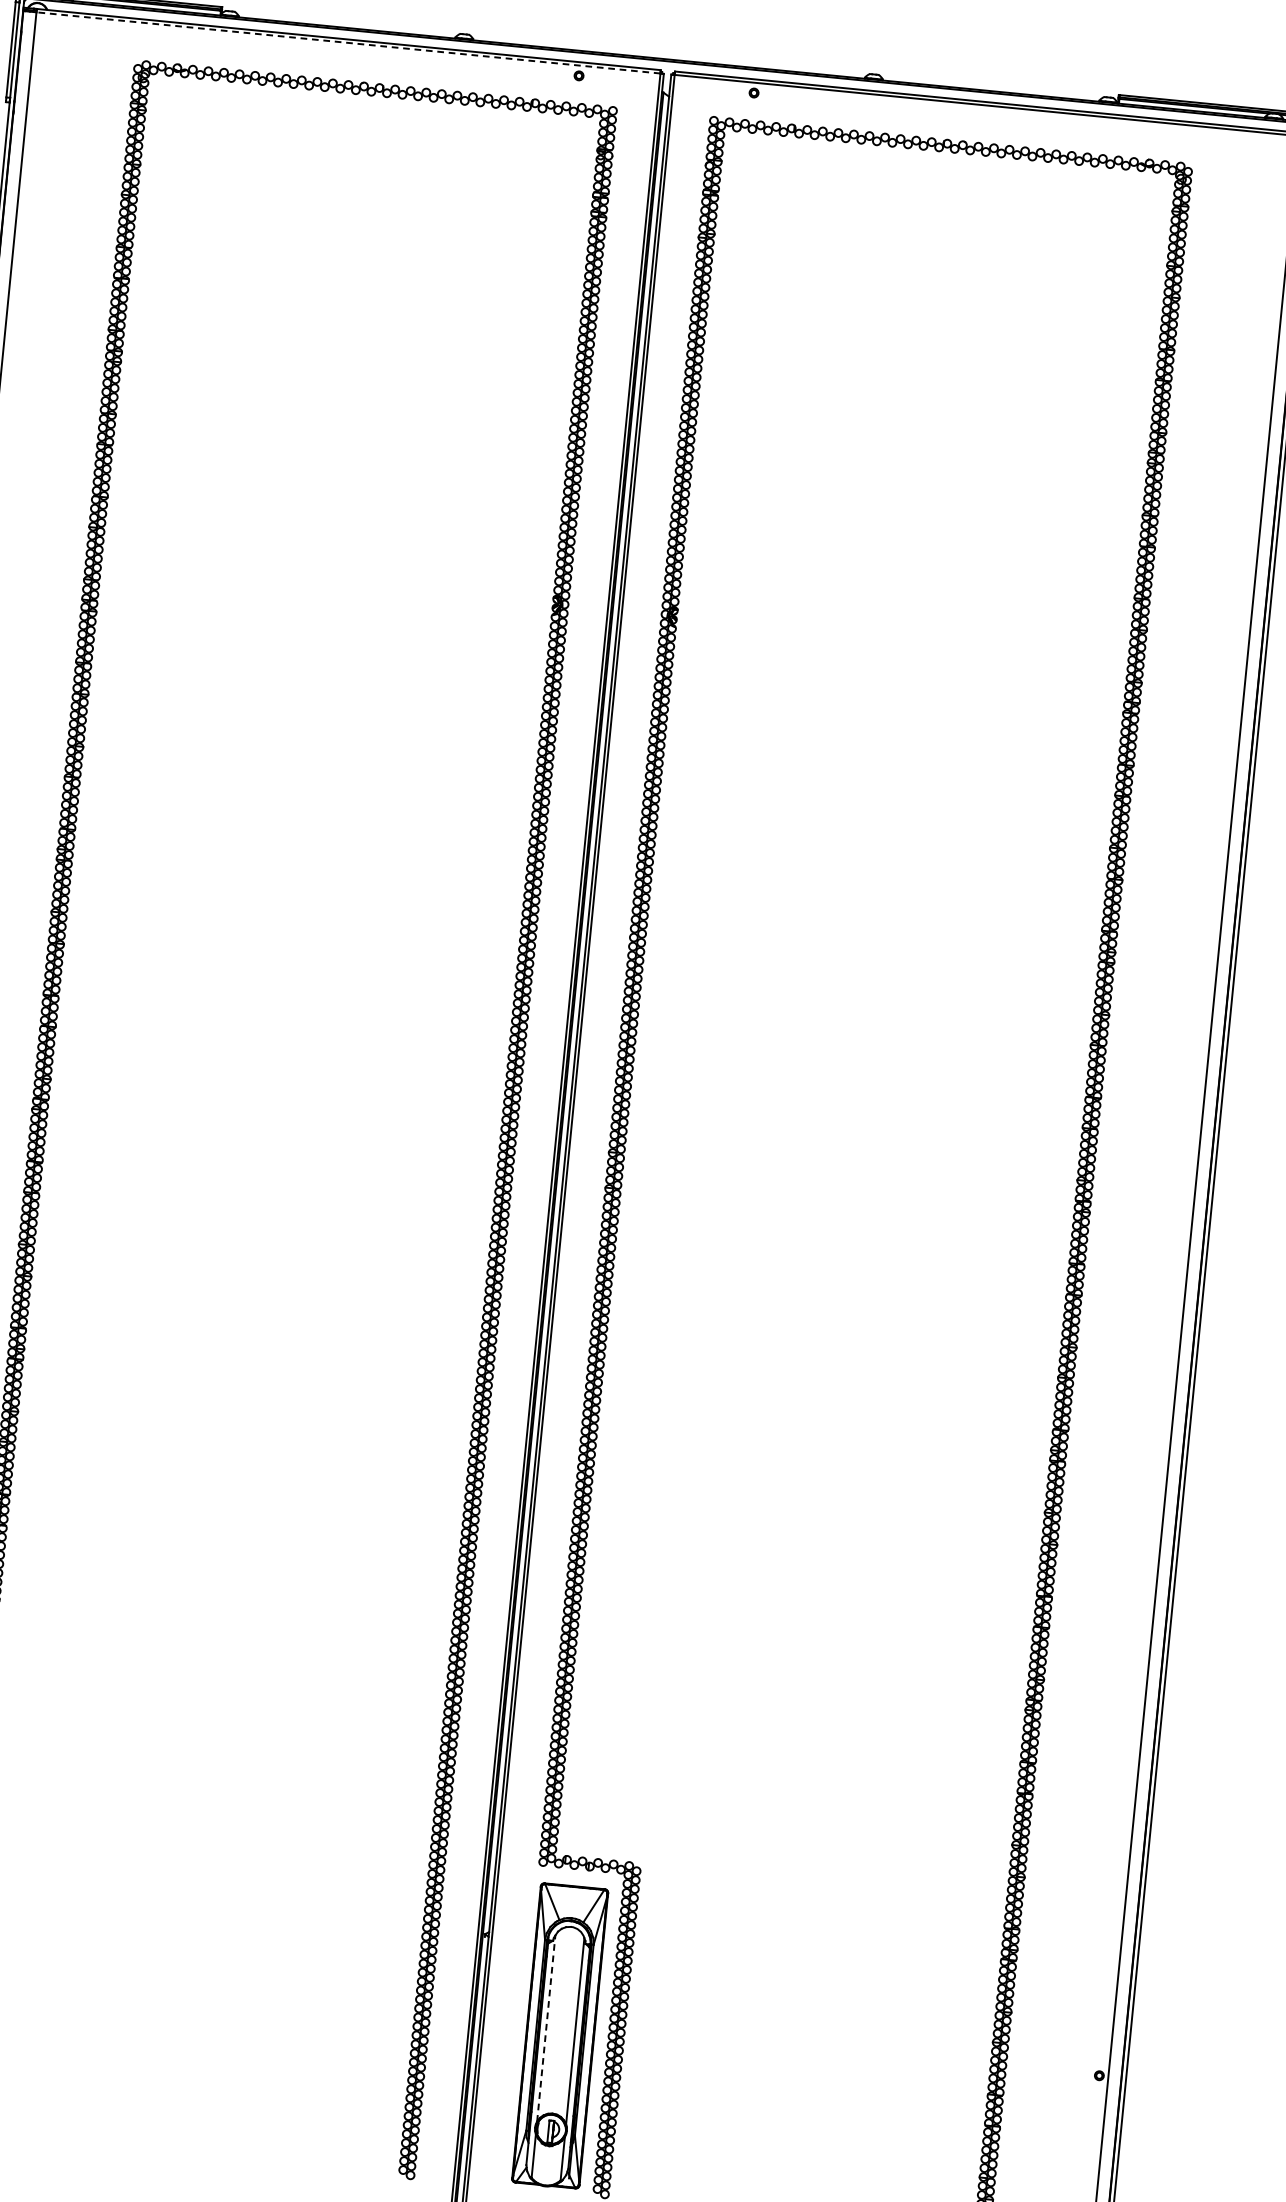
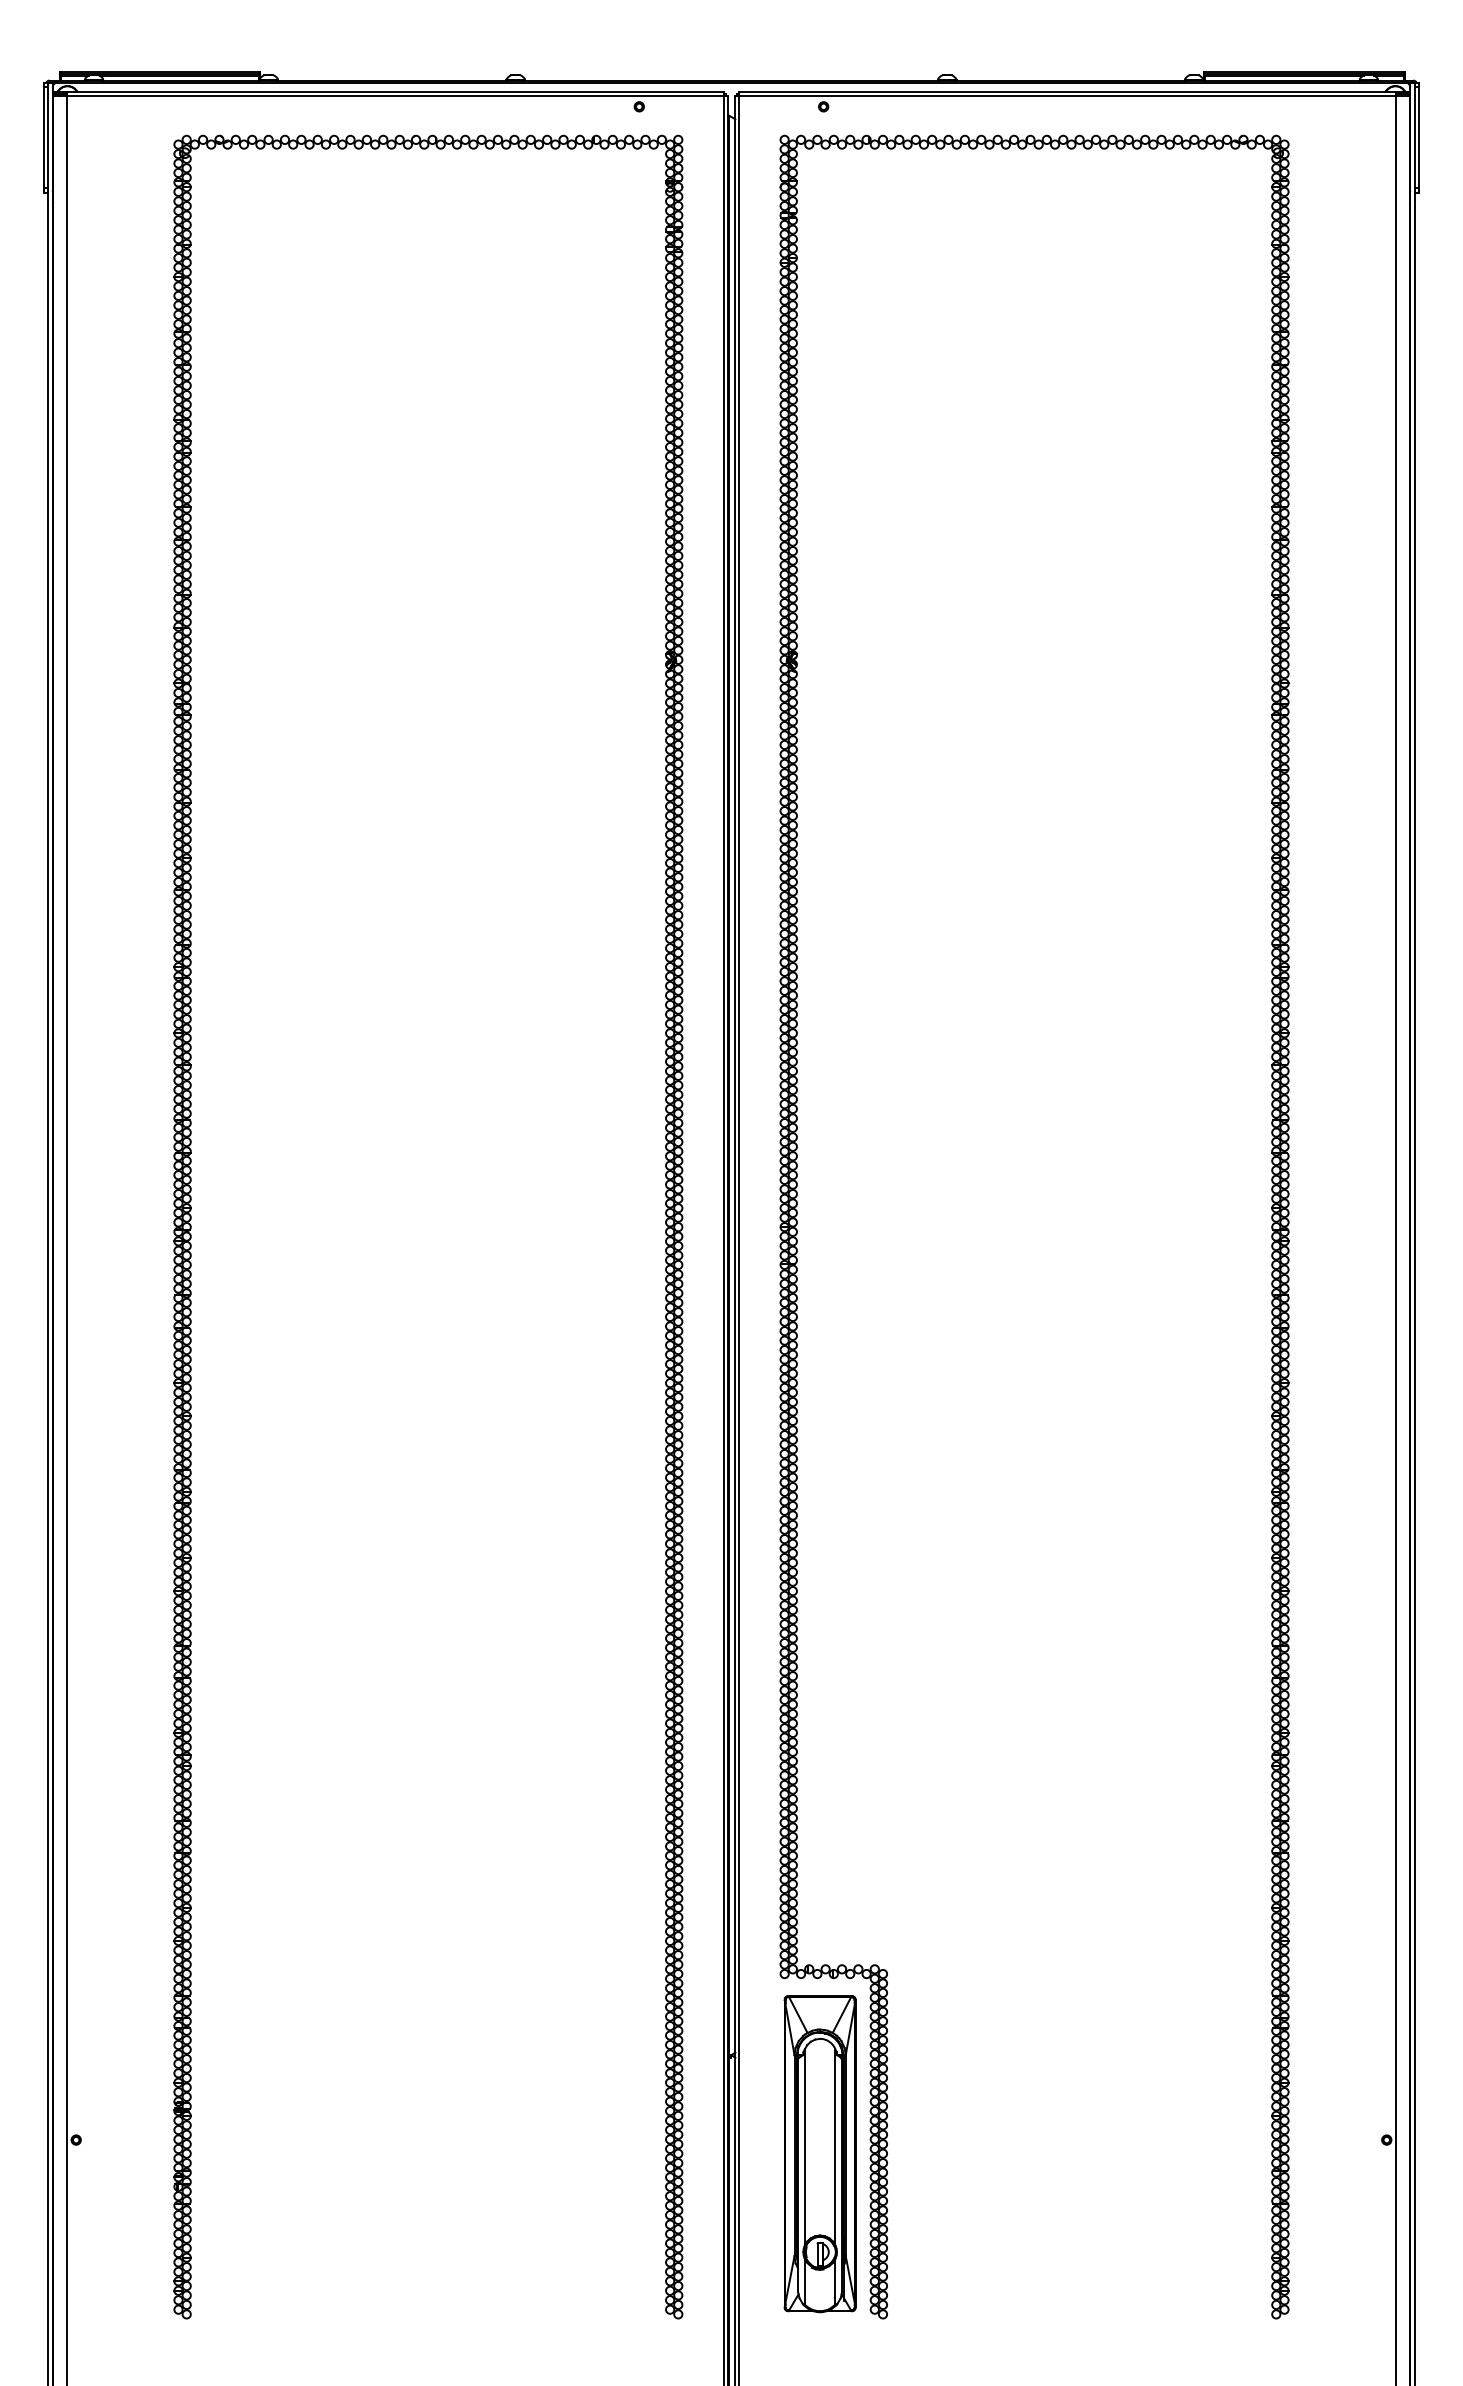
line: (348, 43) -> (395, 96), dashed -> solid
line: (546, 2027) -> (804, 2146), dashed -> solid

